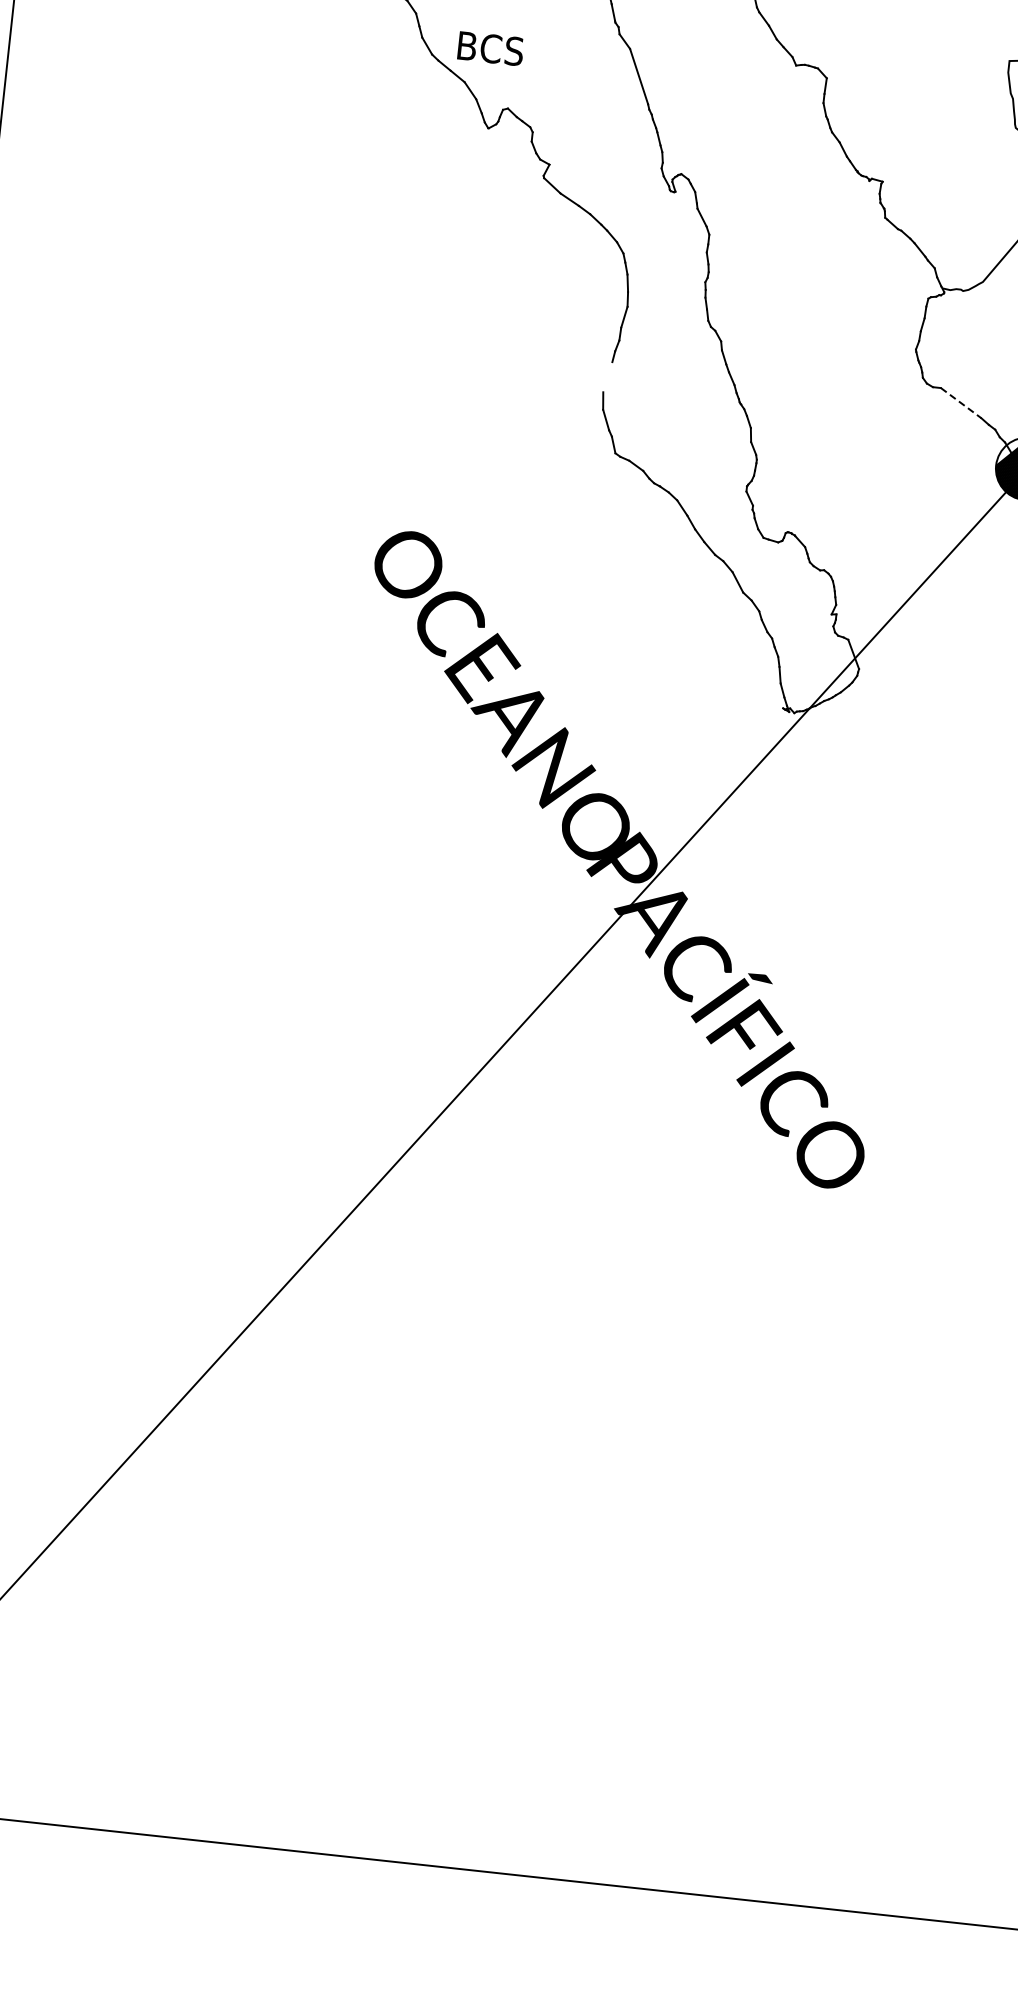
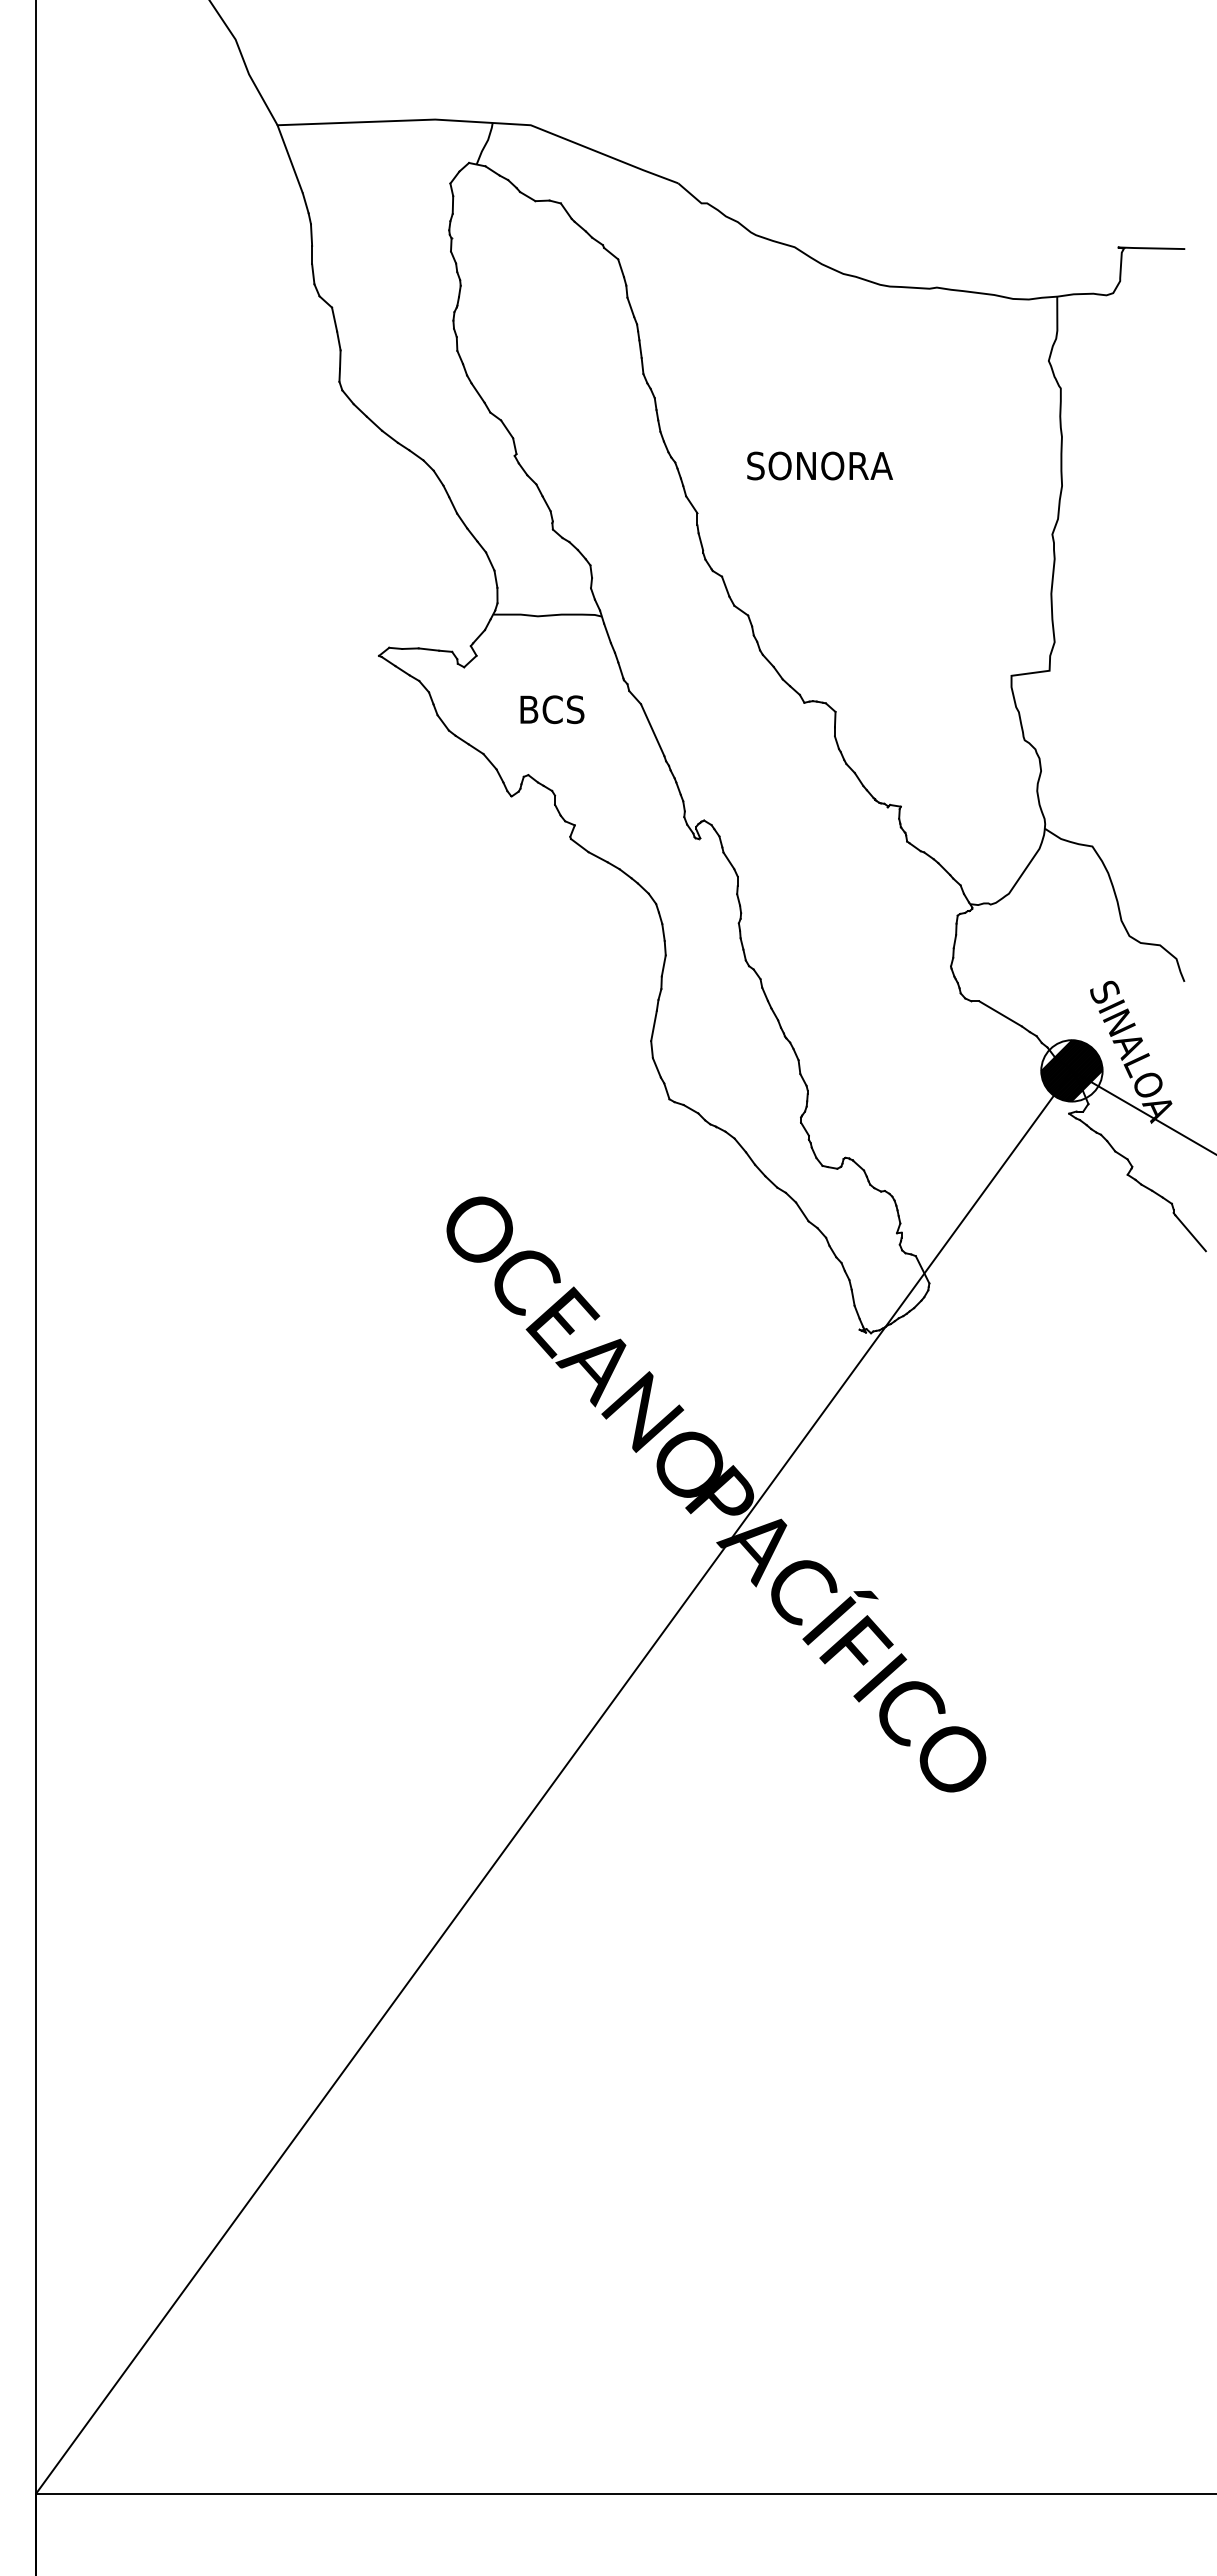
text: (490, 48) -> (552, 709), moved
line: (607, 376) -> (653, 1025), added
line: (961, 402) -> (1000, 1013), dashed -> solid

